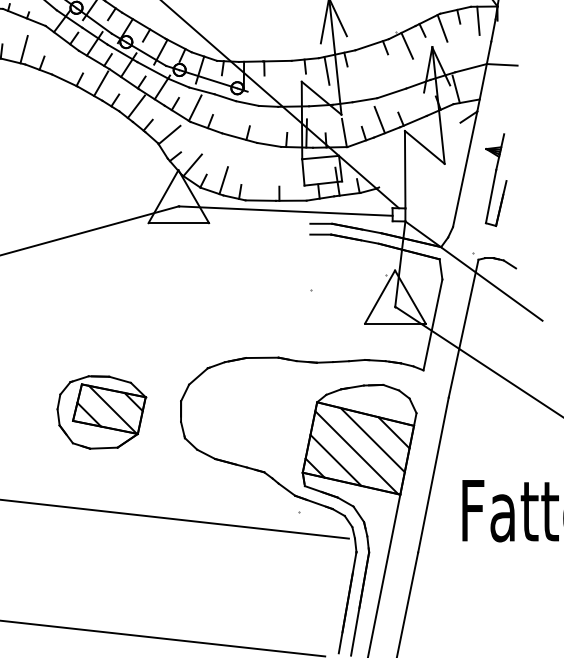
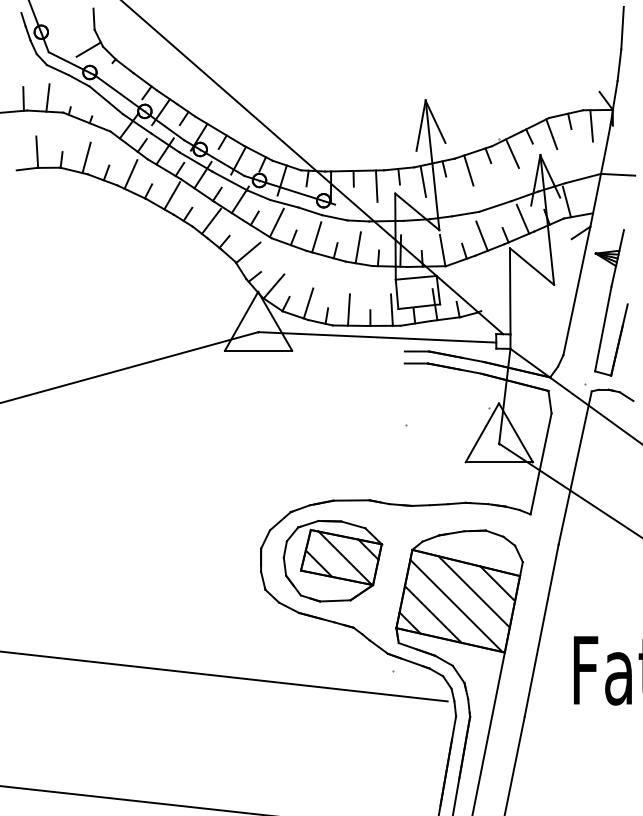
line: (367, 60) -> (468, 170), added
line: (63, 64) -> (130, 174), added
line: (284, 74) -> (376, 185), added
line: (416, 104) -> (522, 218), added
line: (230, 121) -> (316, 237), added
line: (267, 130) -> (357, 247), added
part: (496, 179) -> (611, 302), size x1.43
line: (259, 186) -> (348, 309), added
line: (298, 186) -> (391, 309), added
part: (101, 412) -> (332, 561), moved

